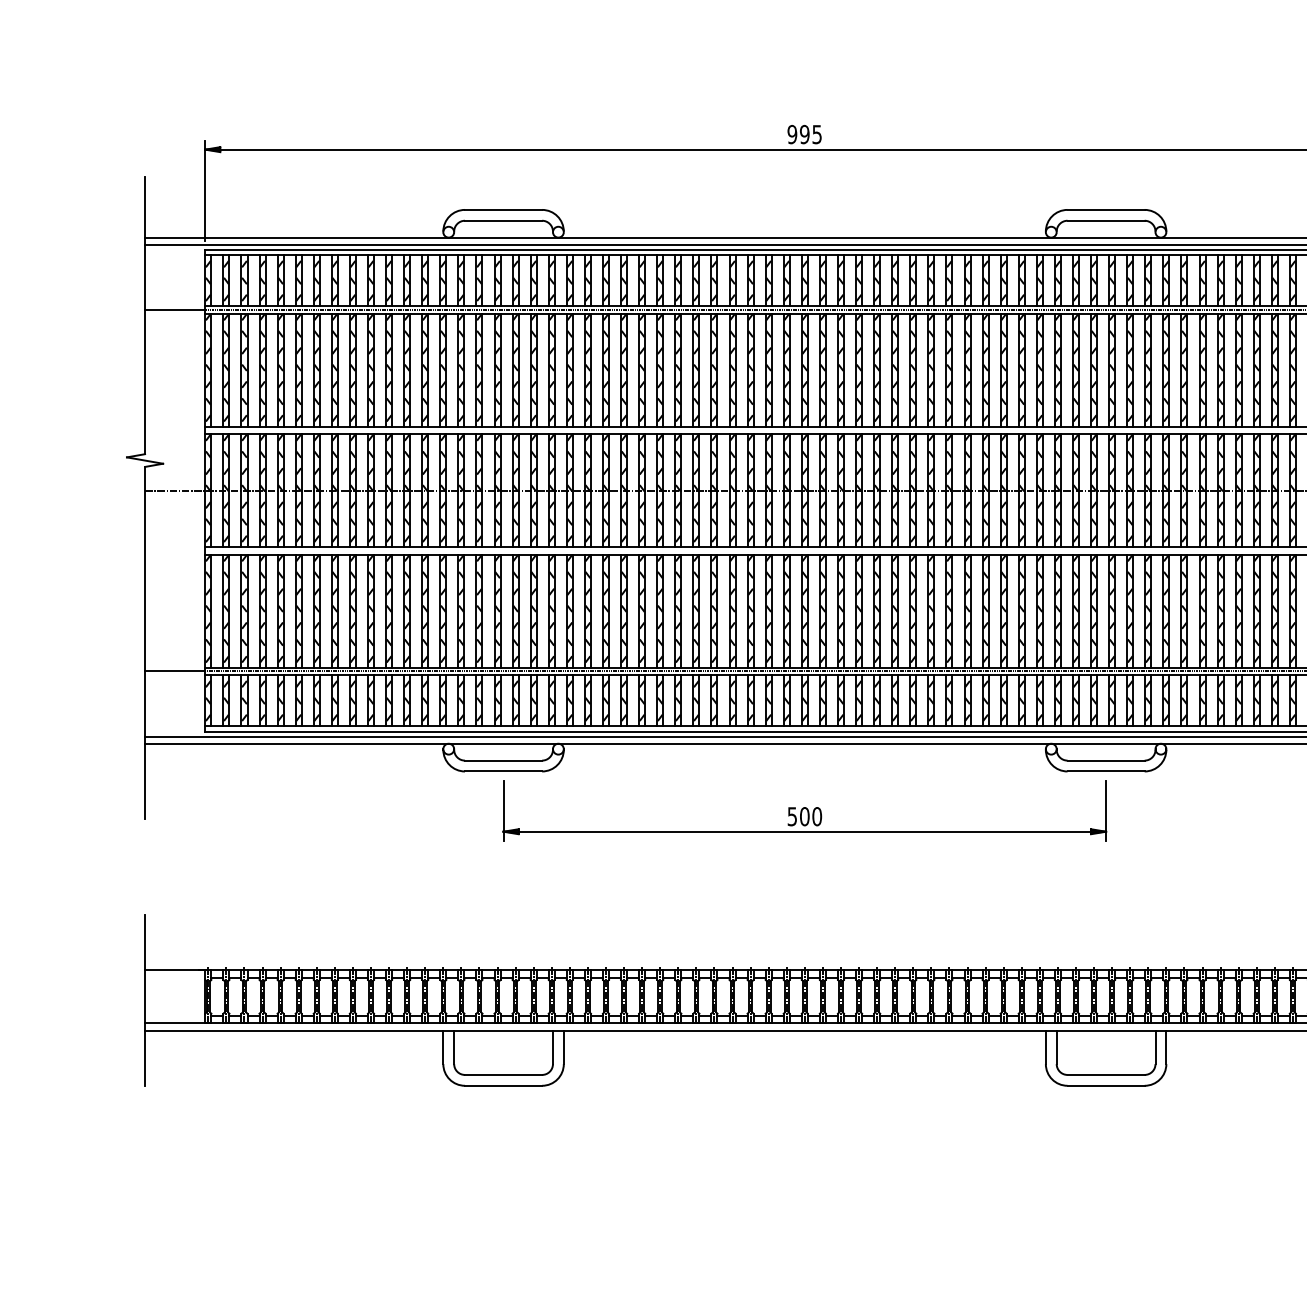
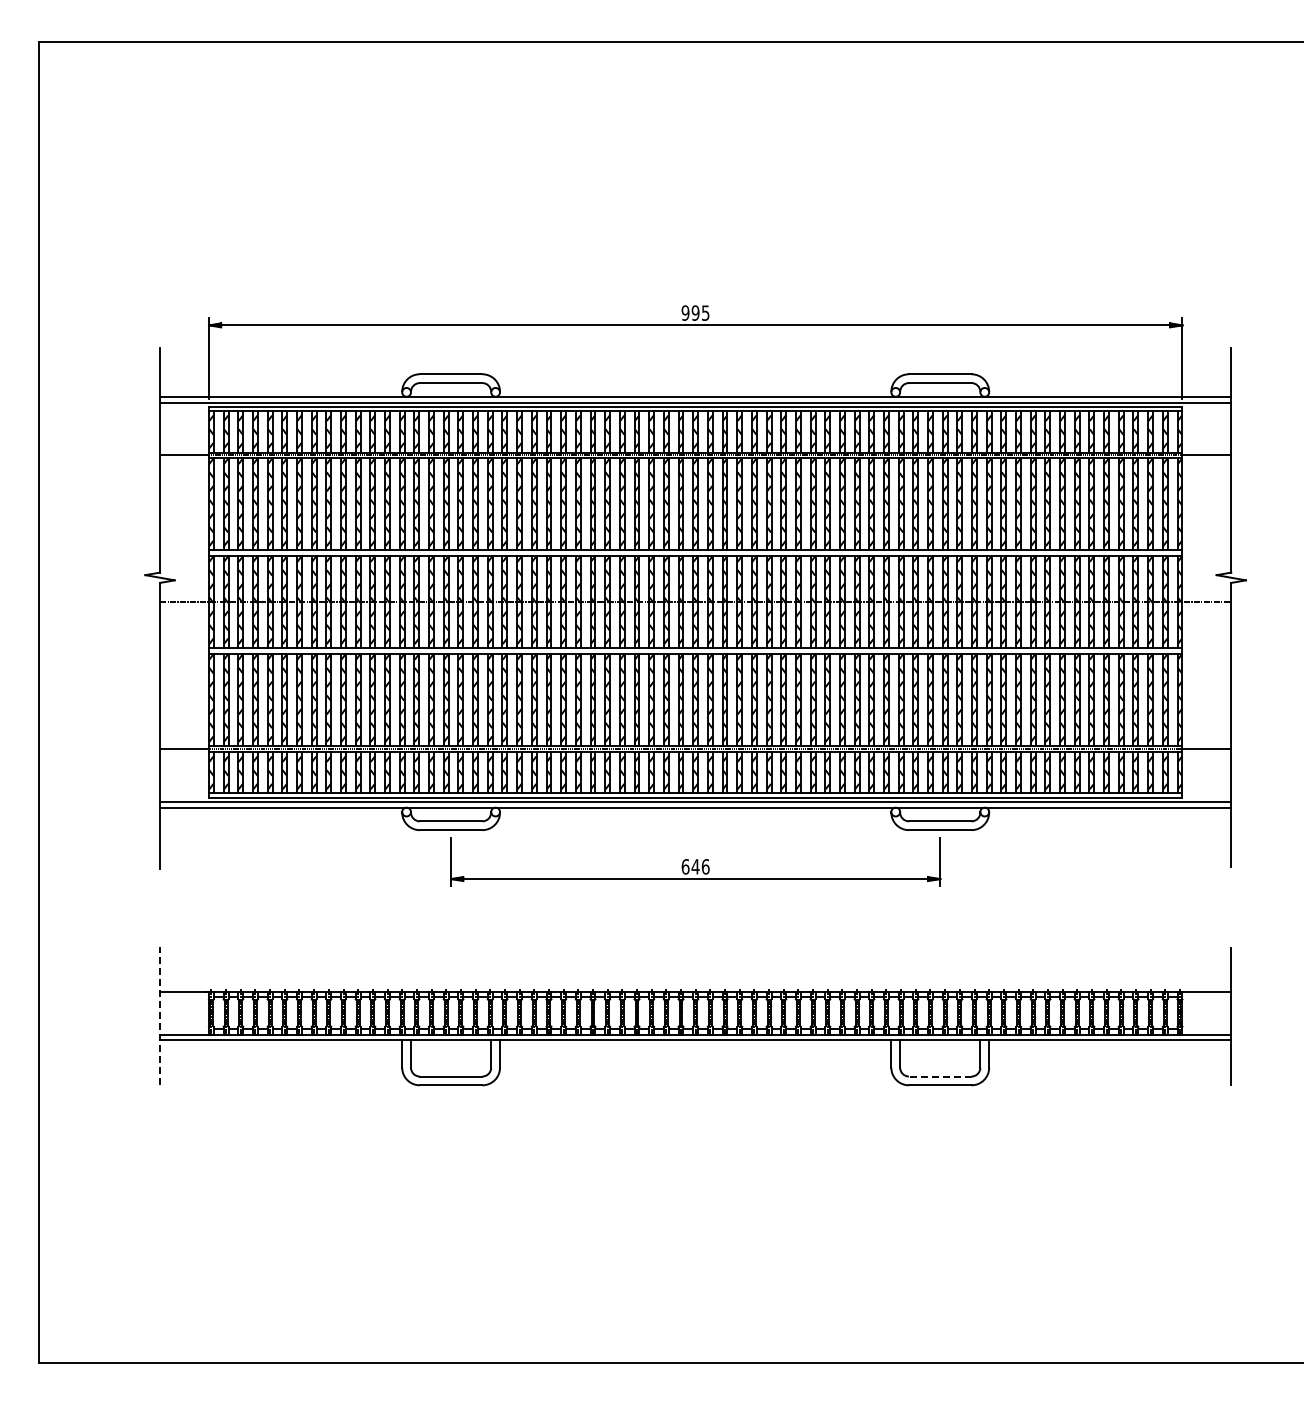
text: (804, 816) -> (695, 866), 500 -> 646
line: (145, 999) -> (160, 1015), solid -> dashed
line: (1105, 1074) -> (939, 1076), solid -> dashed

